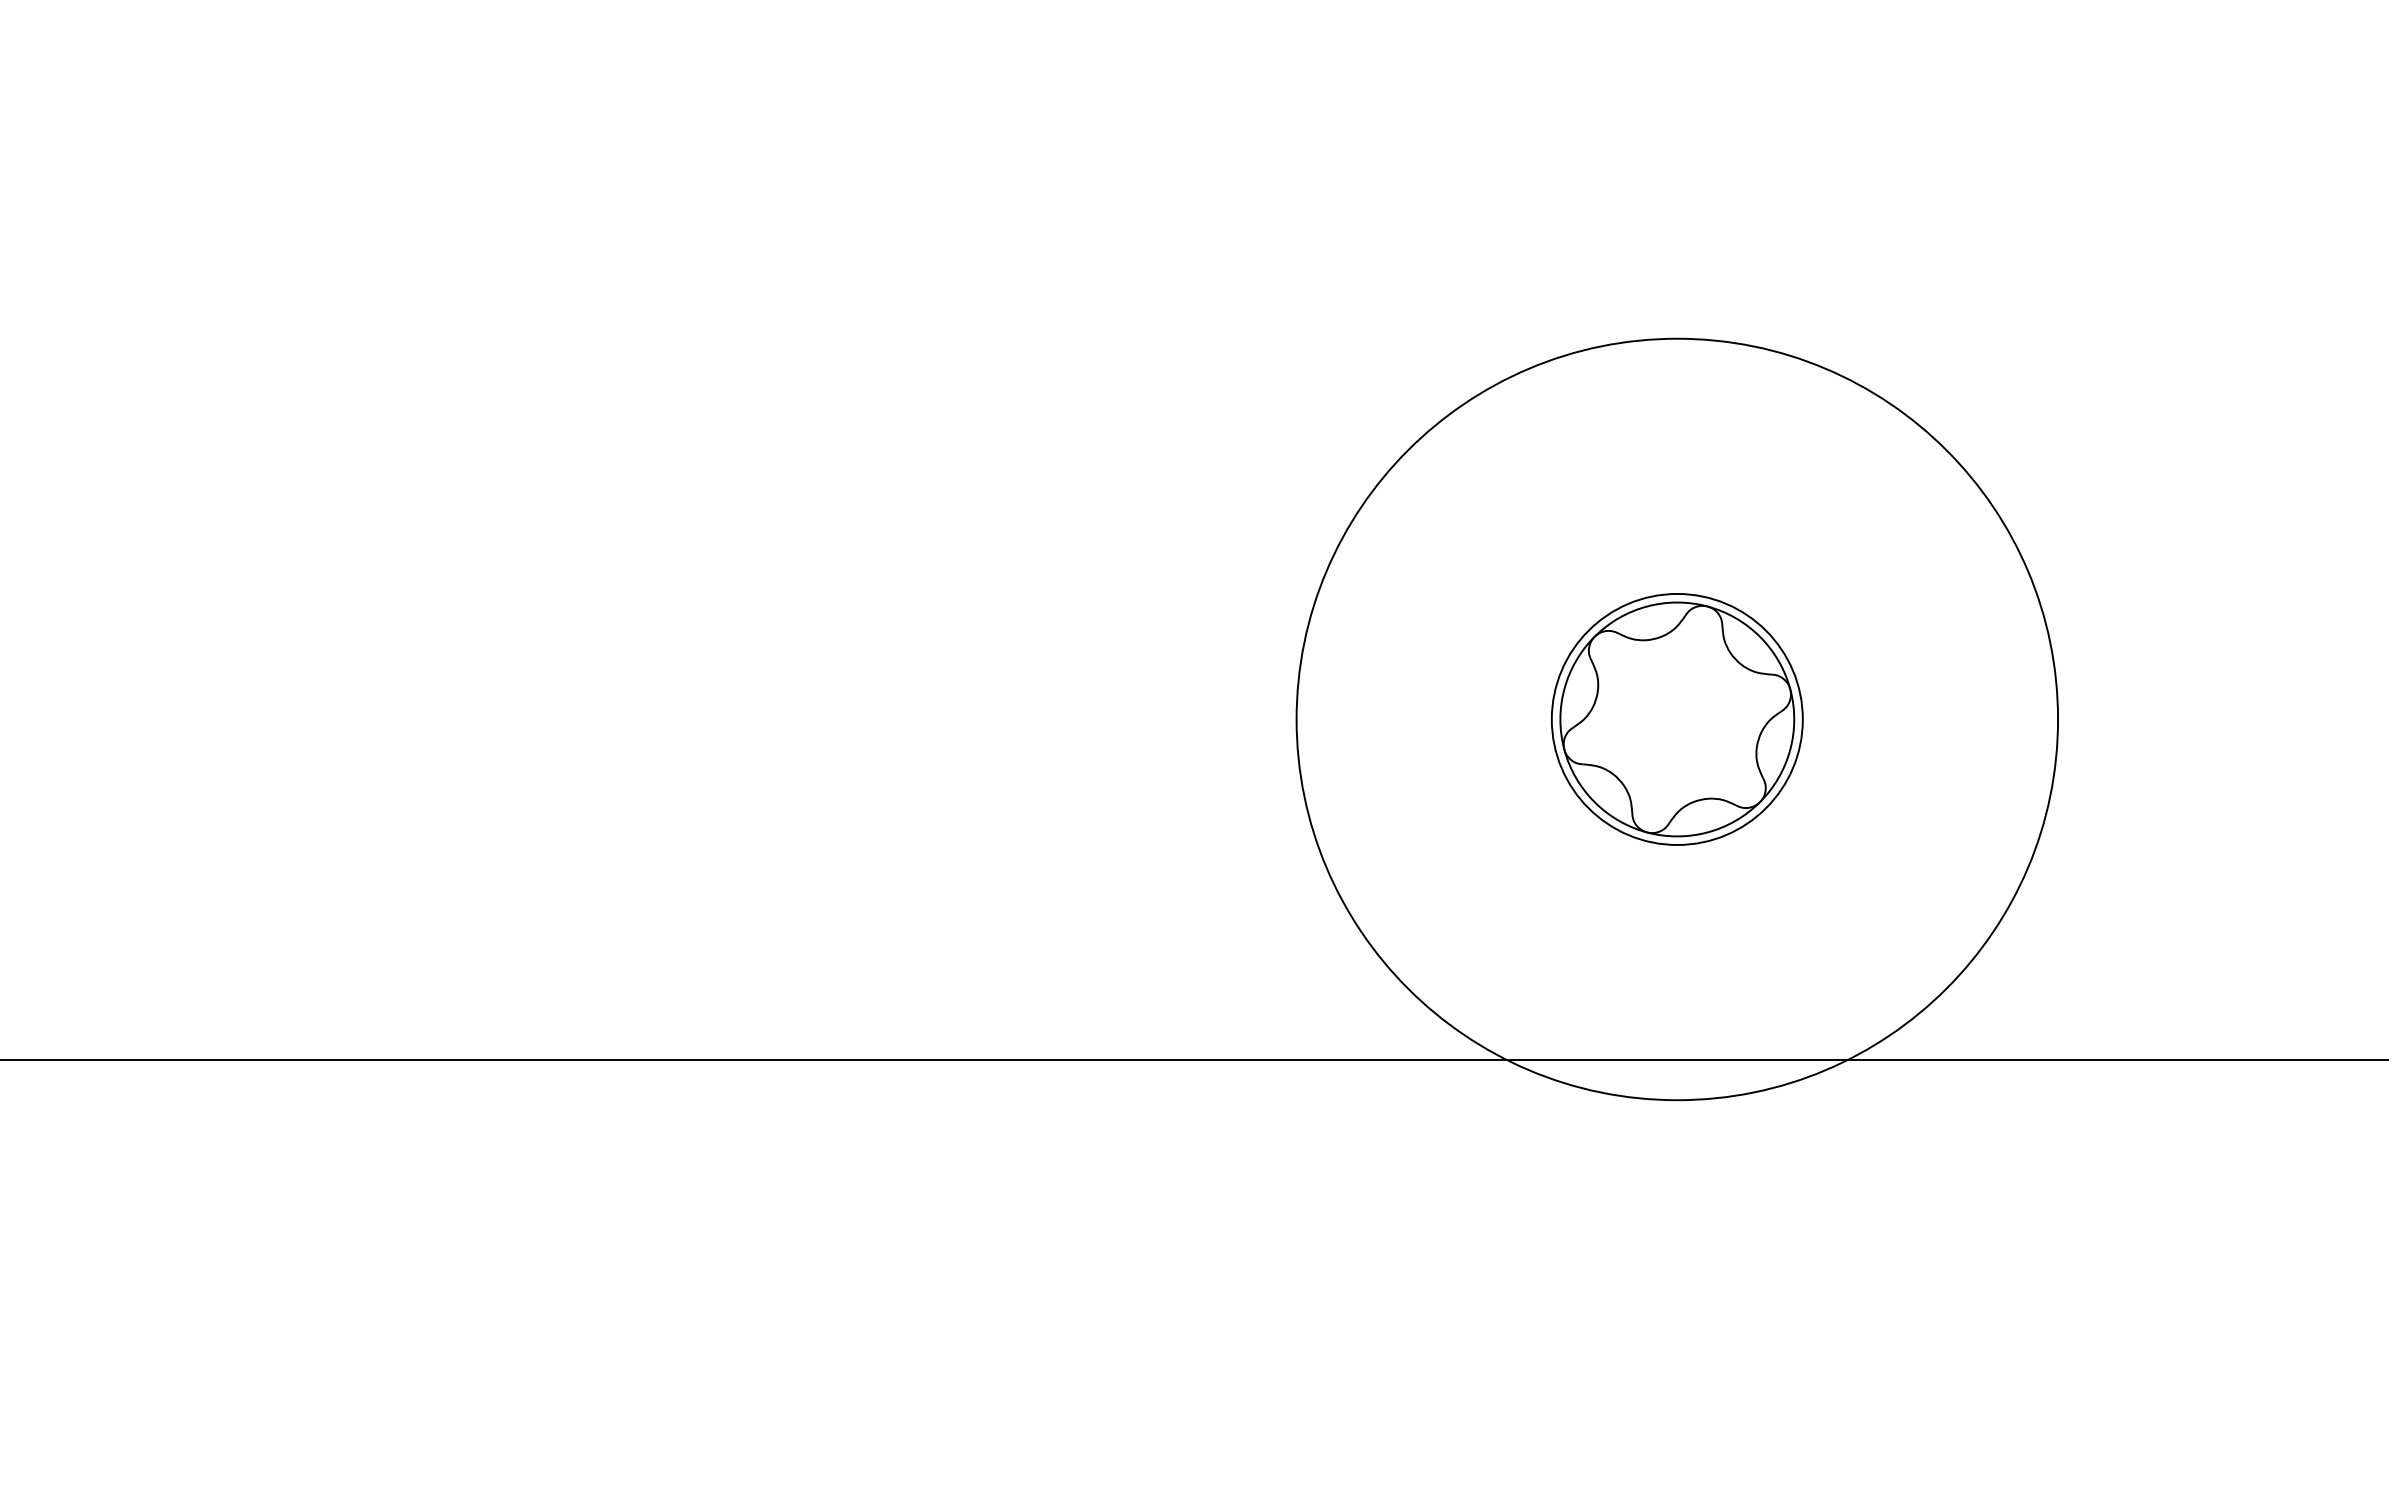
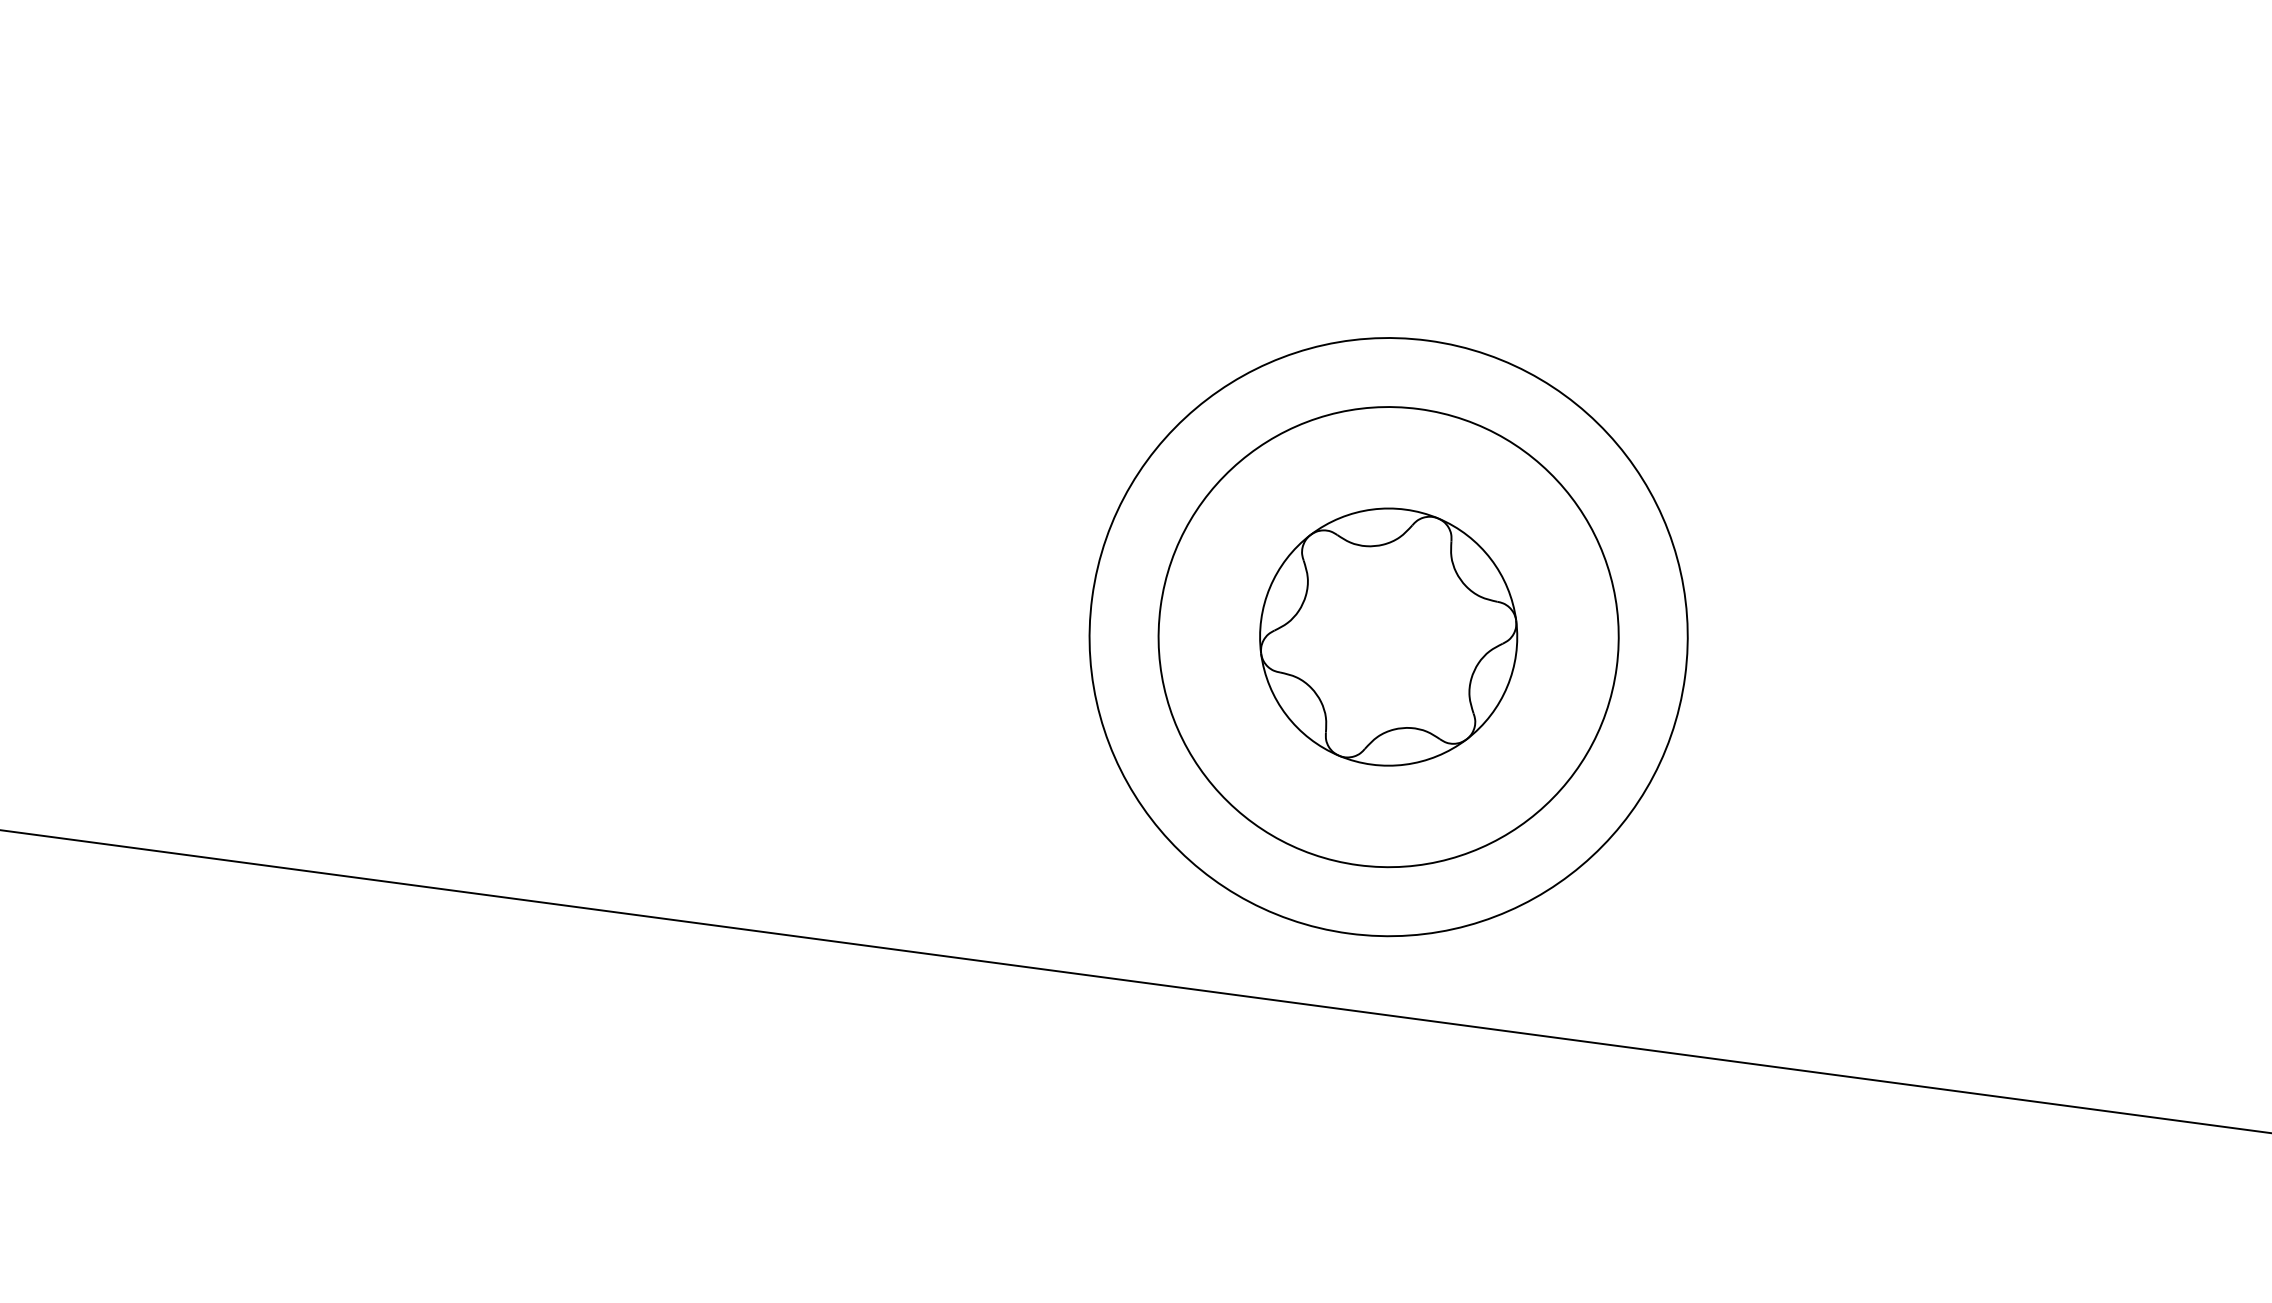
circle: (1677, 719) -> (1388, 637), size x0.71
circle: (1677, 719) -> (1388, 637), size x1.67

